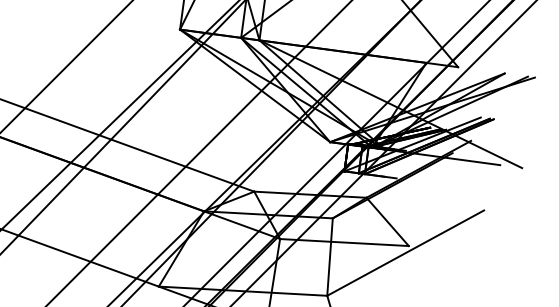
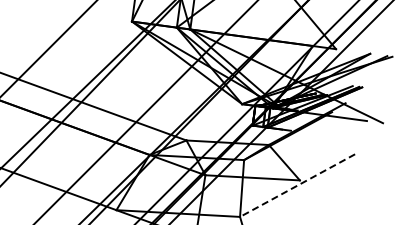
line: (405, 252) -> (297, 185), solid -> dashed

